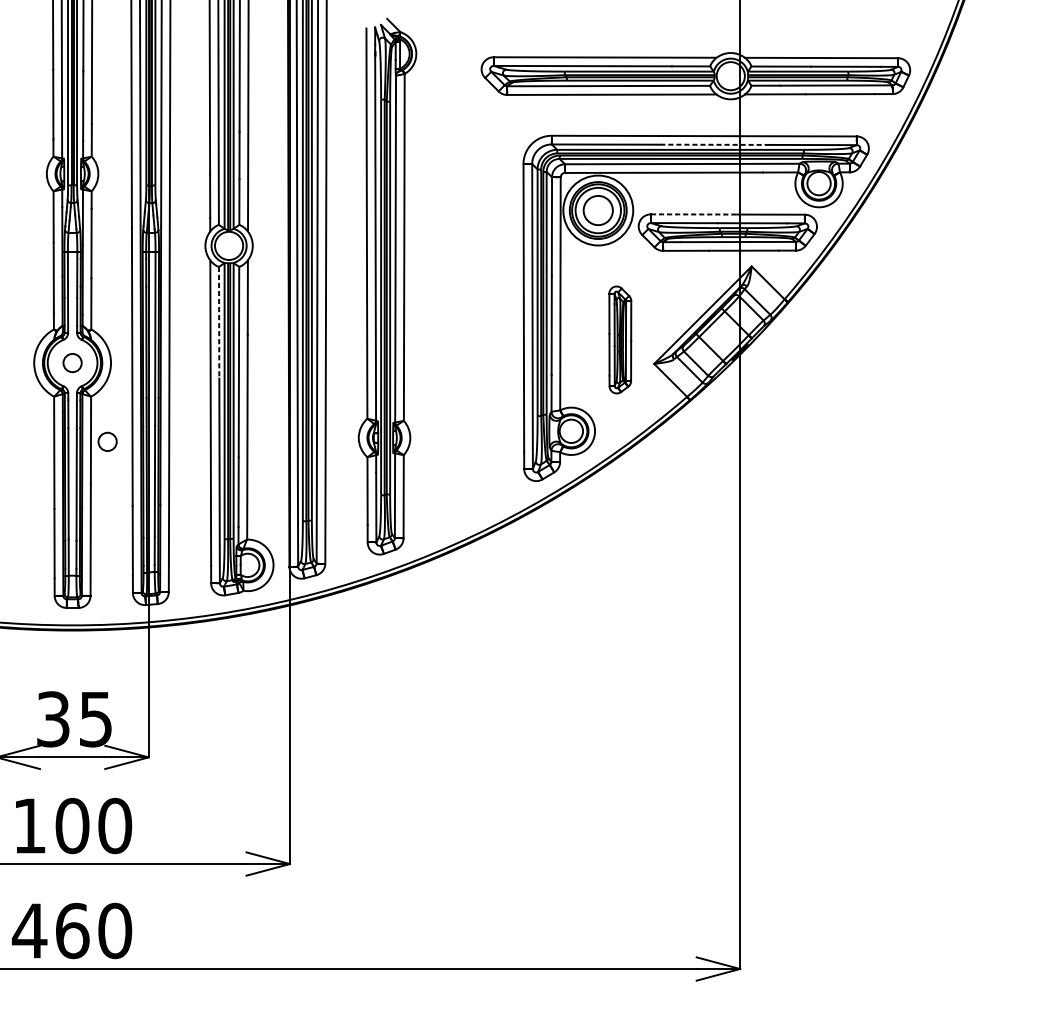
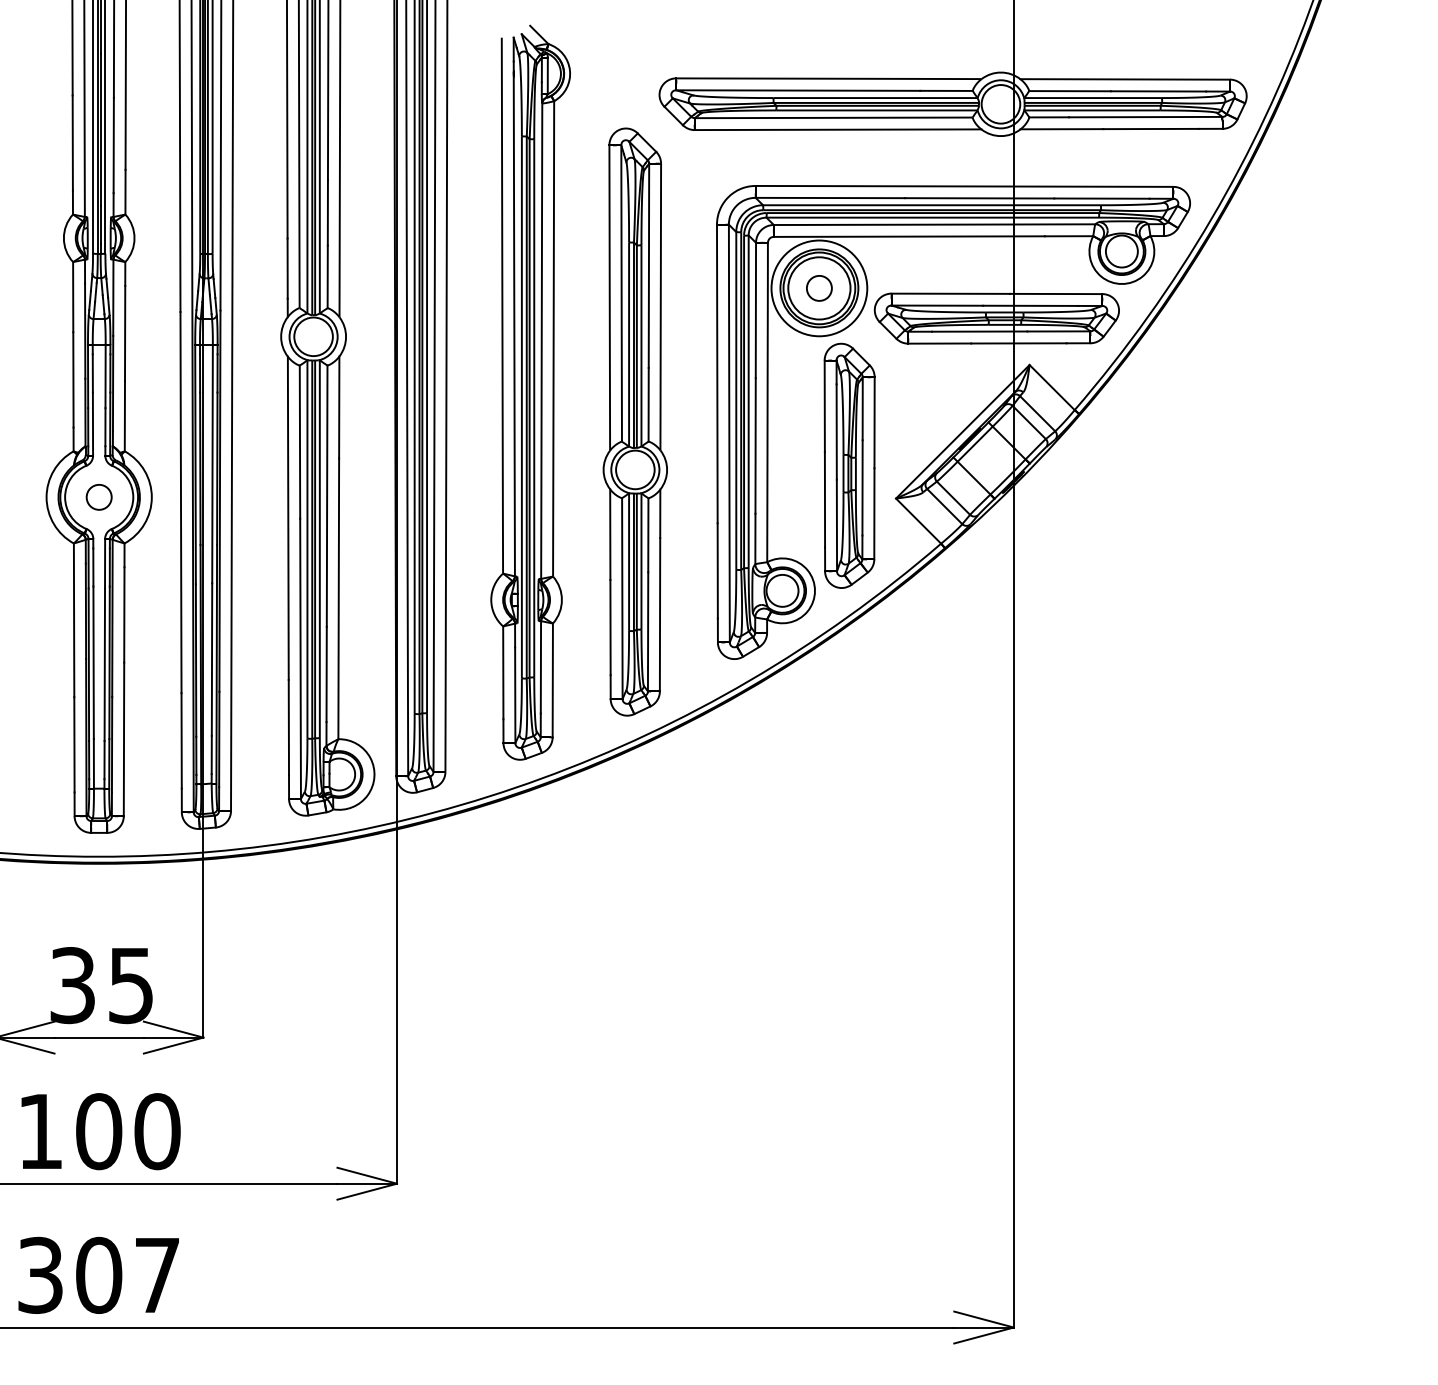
line: (715, 144) -> (979, 198), dashed -> solid
circle: (597, 209) -> (818, 287), size x0.62
line: (694, 214) -> (951, 293), dashed -> solid
part: (463, 307) -> (634, 421), added
line: (218, 323) -> (299, 442), dashed -> solid
part: (620, 339) -> (849, 465), size x1.67
circle: (107, 441) -> (146, 605), removed
text: (72, 930) -> (98, 1274), 460 -> 307

